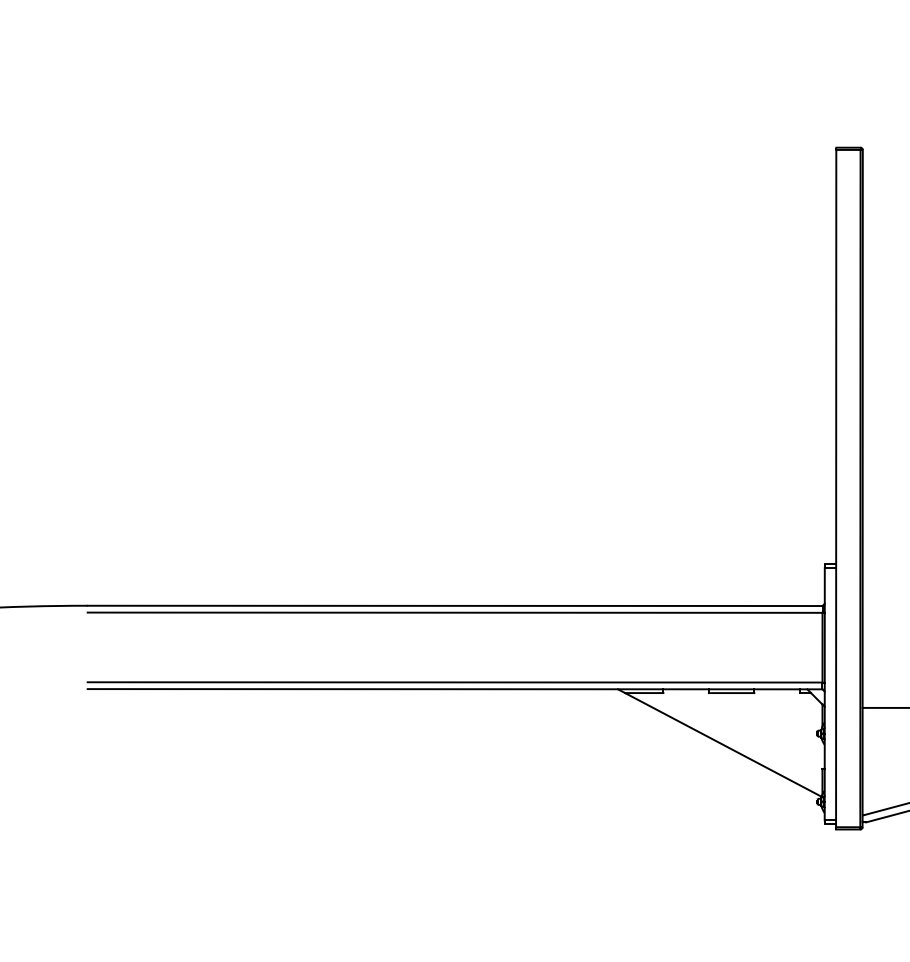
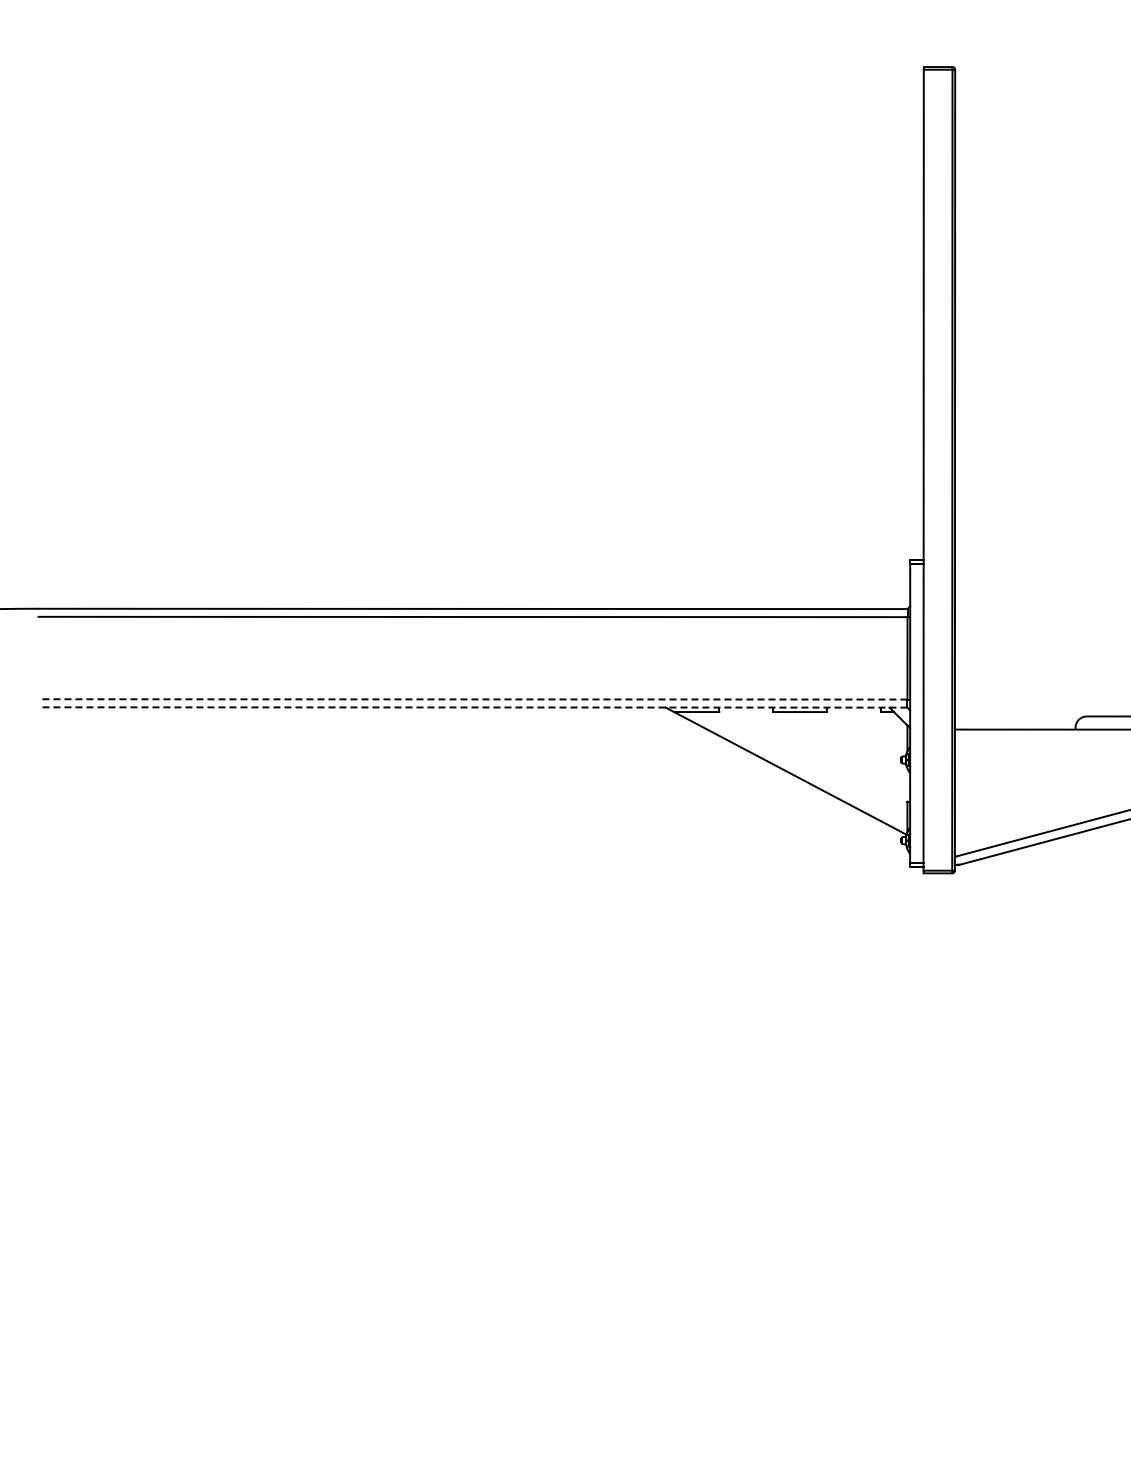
line: (454, 682) -> (472, 699), solid -> dashed
line: (454, 689) -> (472, 707), solid -> dashed

